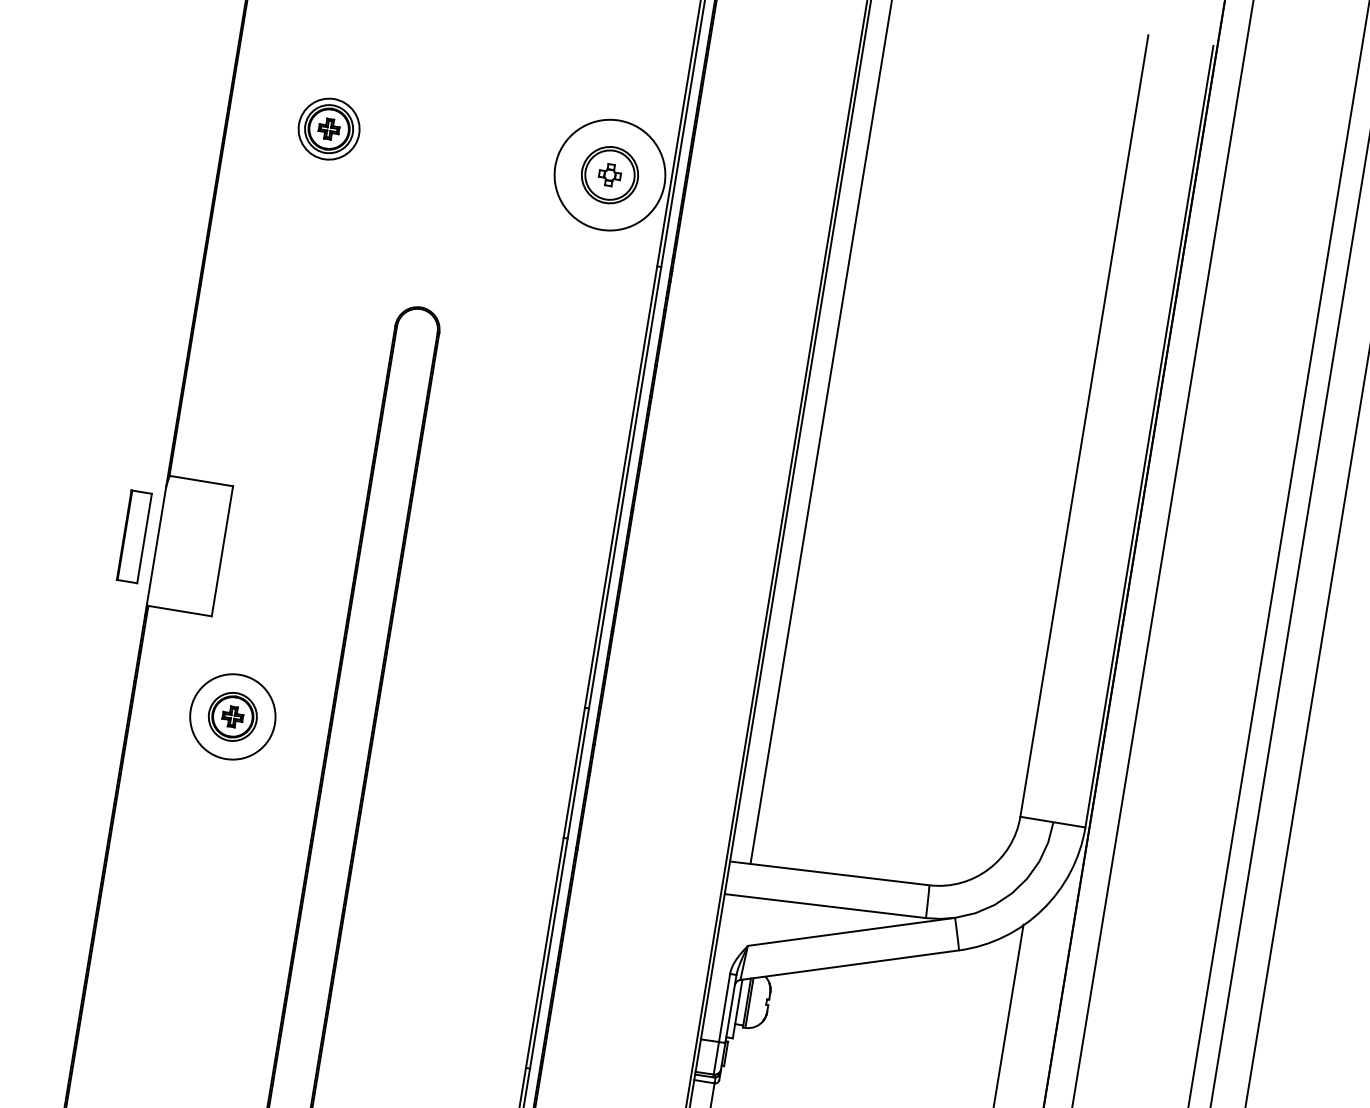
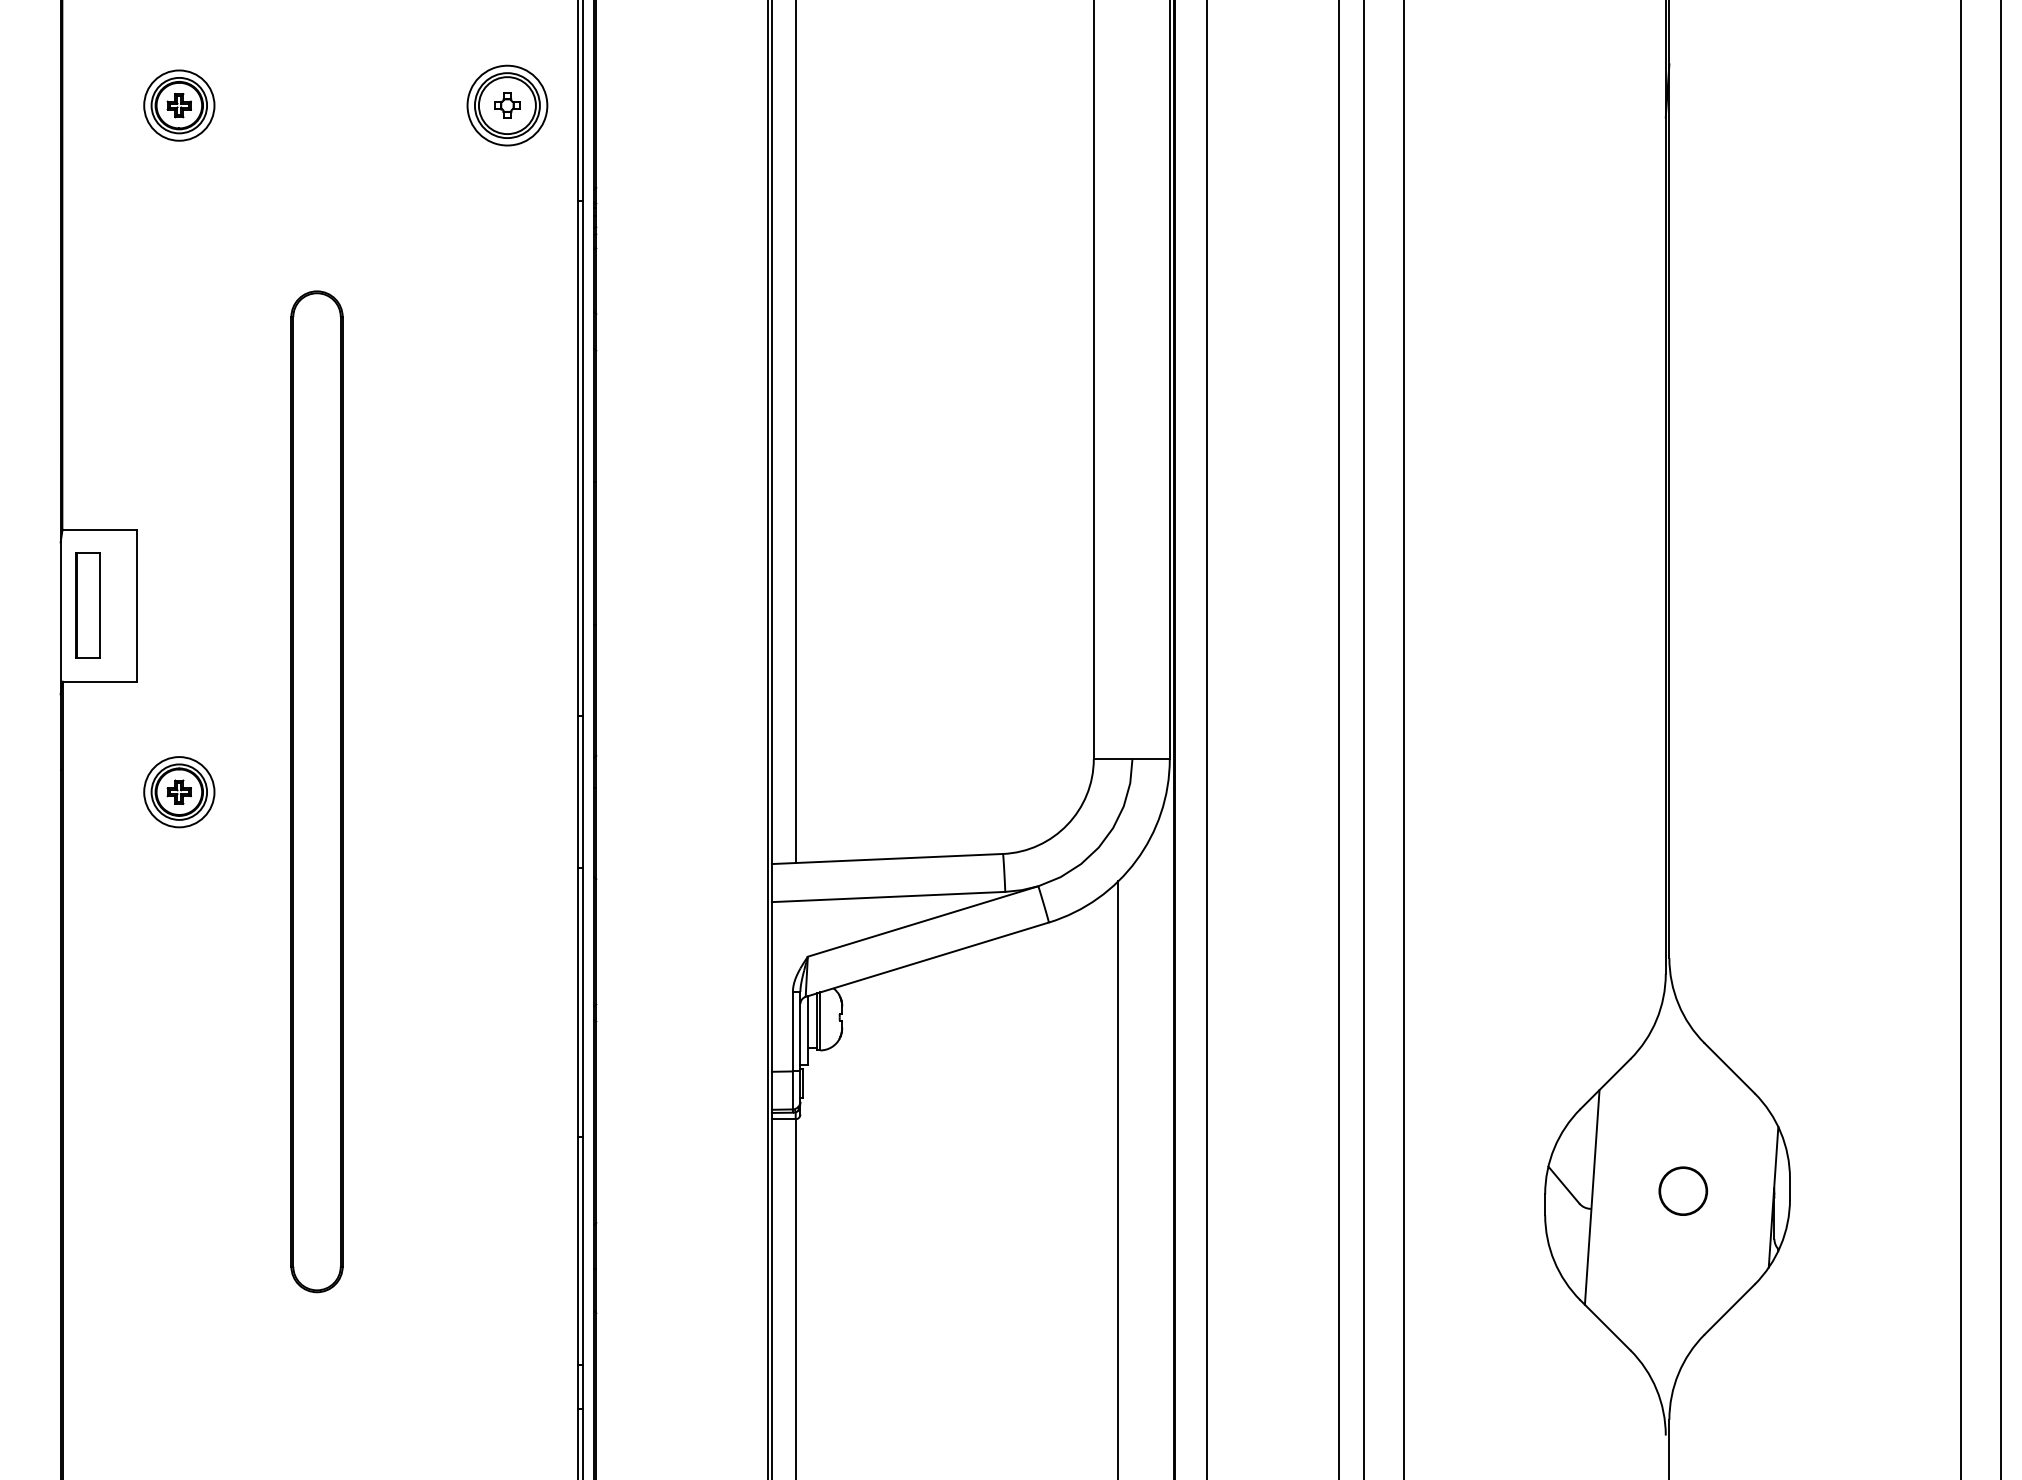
circle: (610, 175) -> (507, 105), size x0.62
part: (134, 536) -> (87, 605), moved
circle: (232, 717) -> (179, 792), size x0.71

